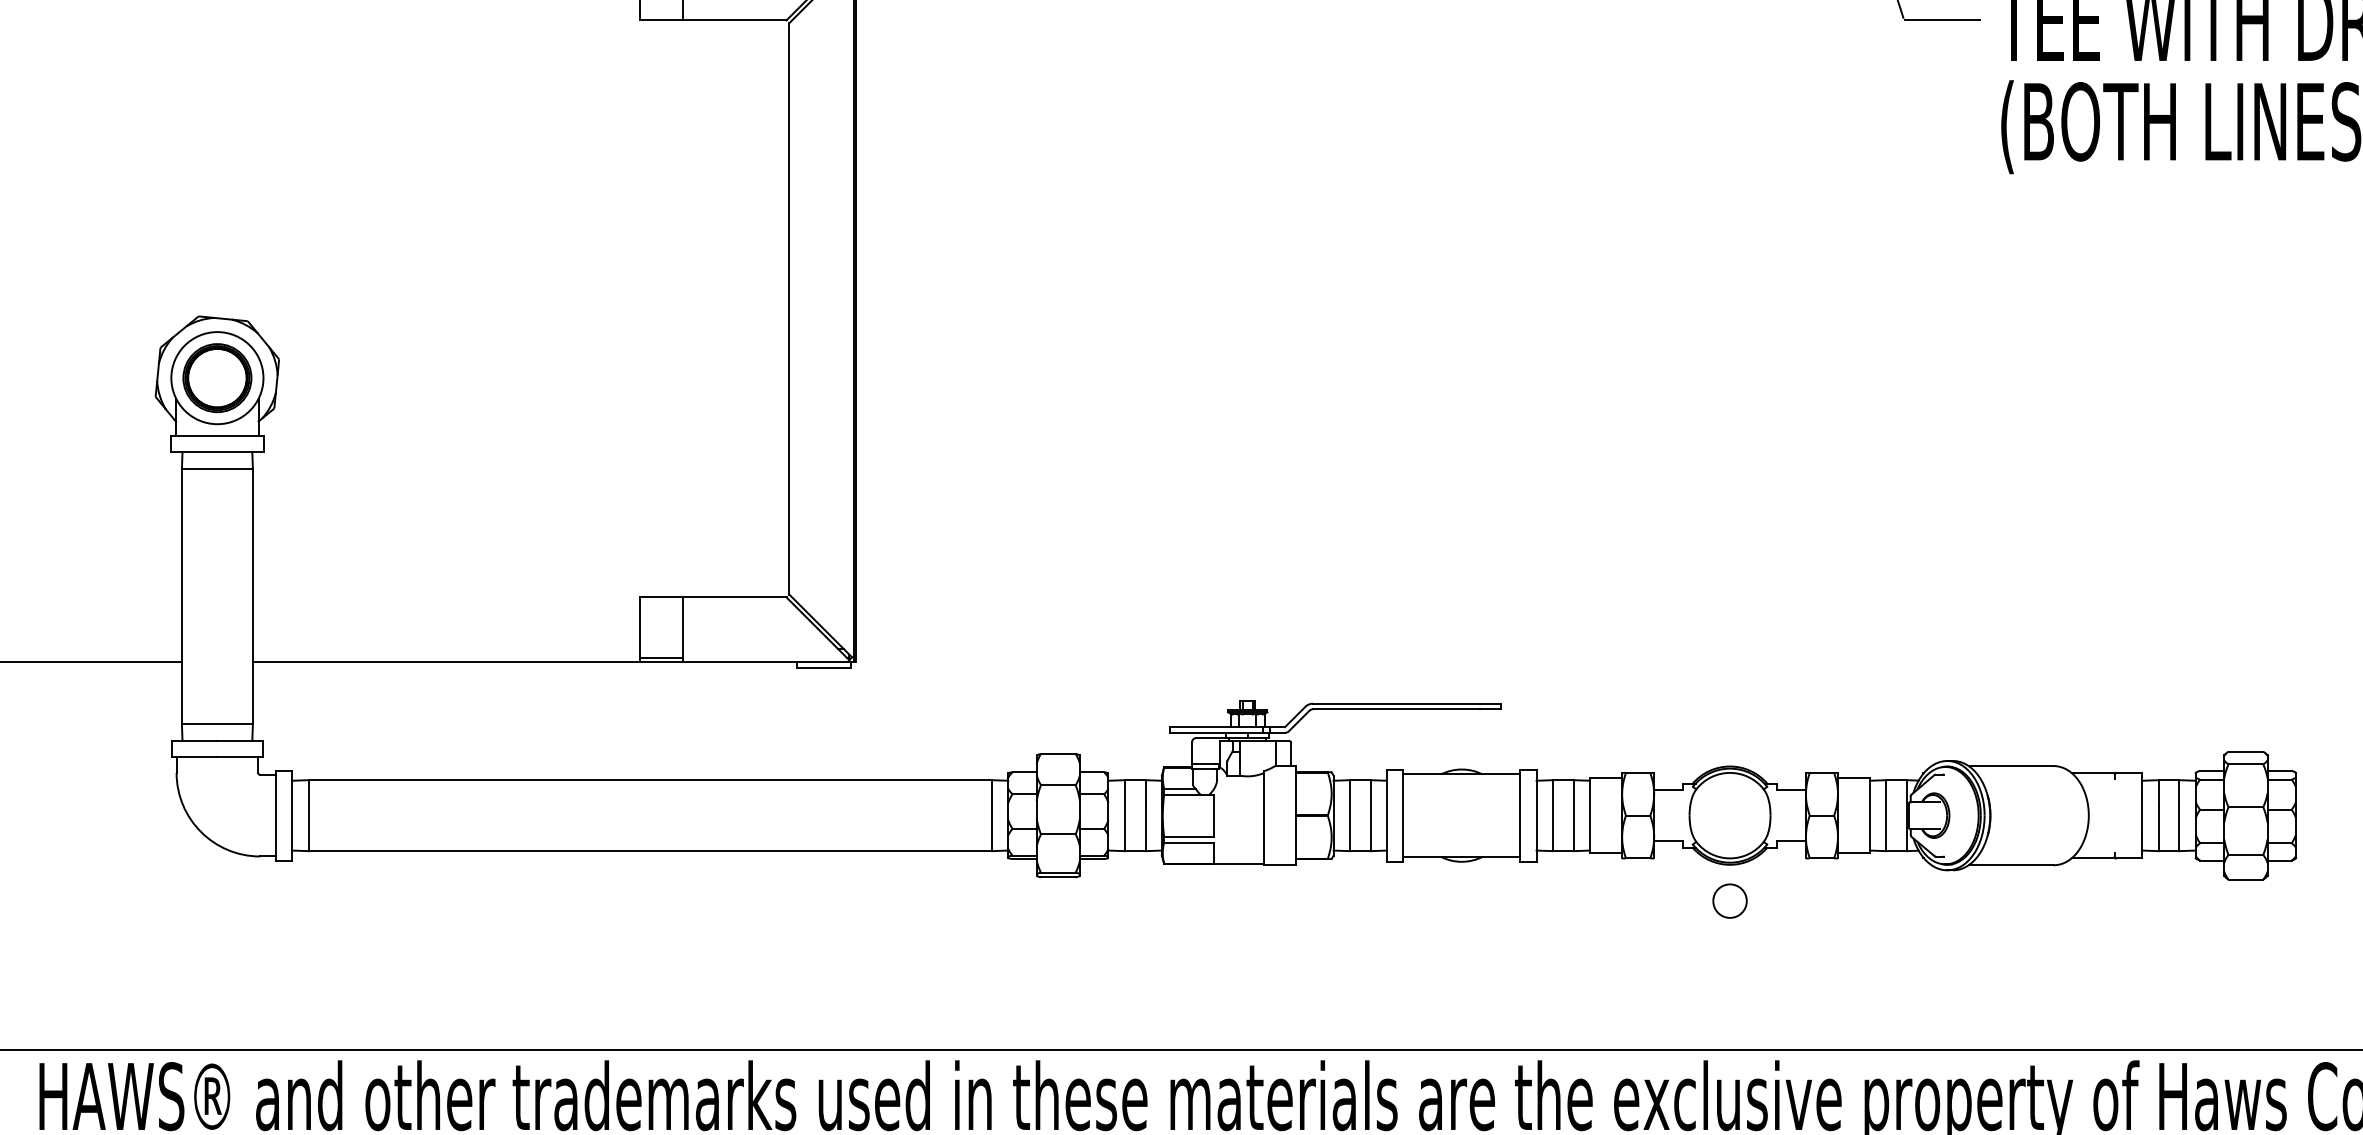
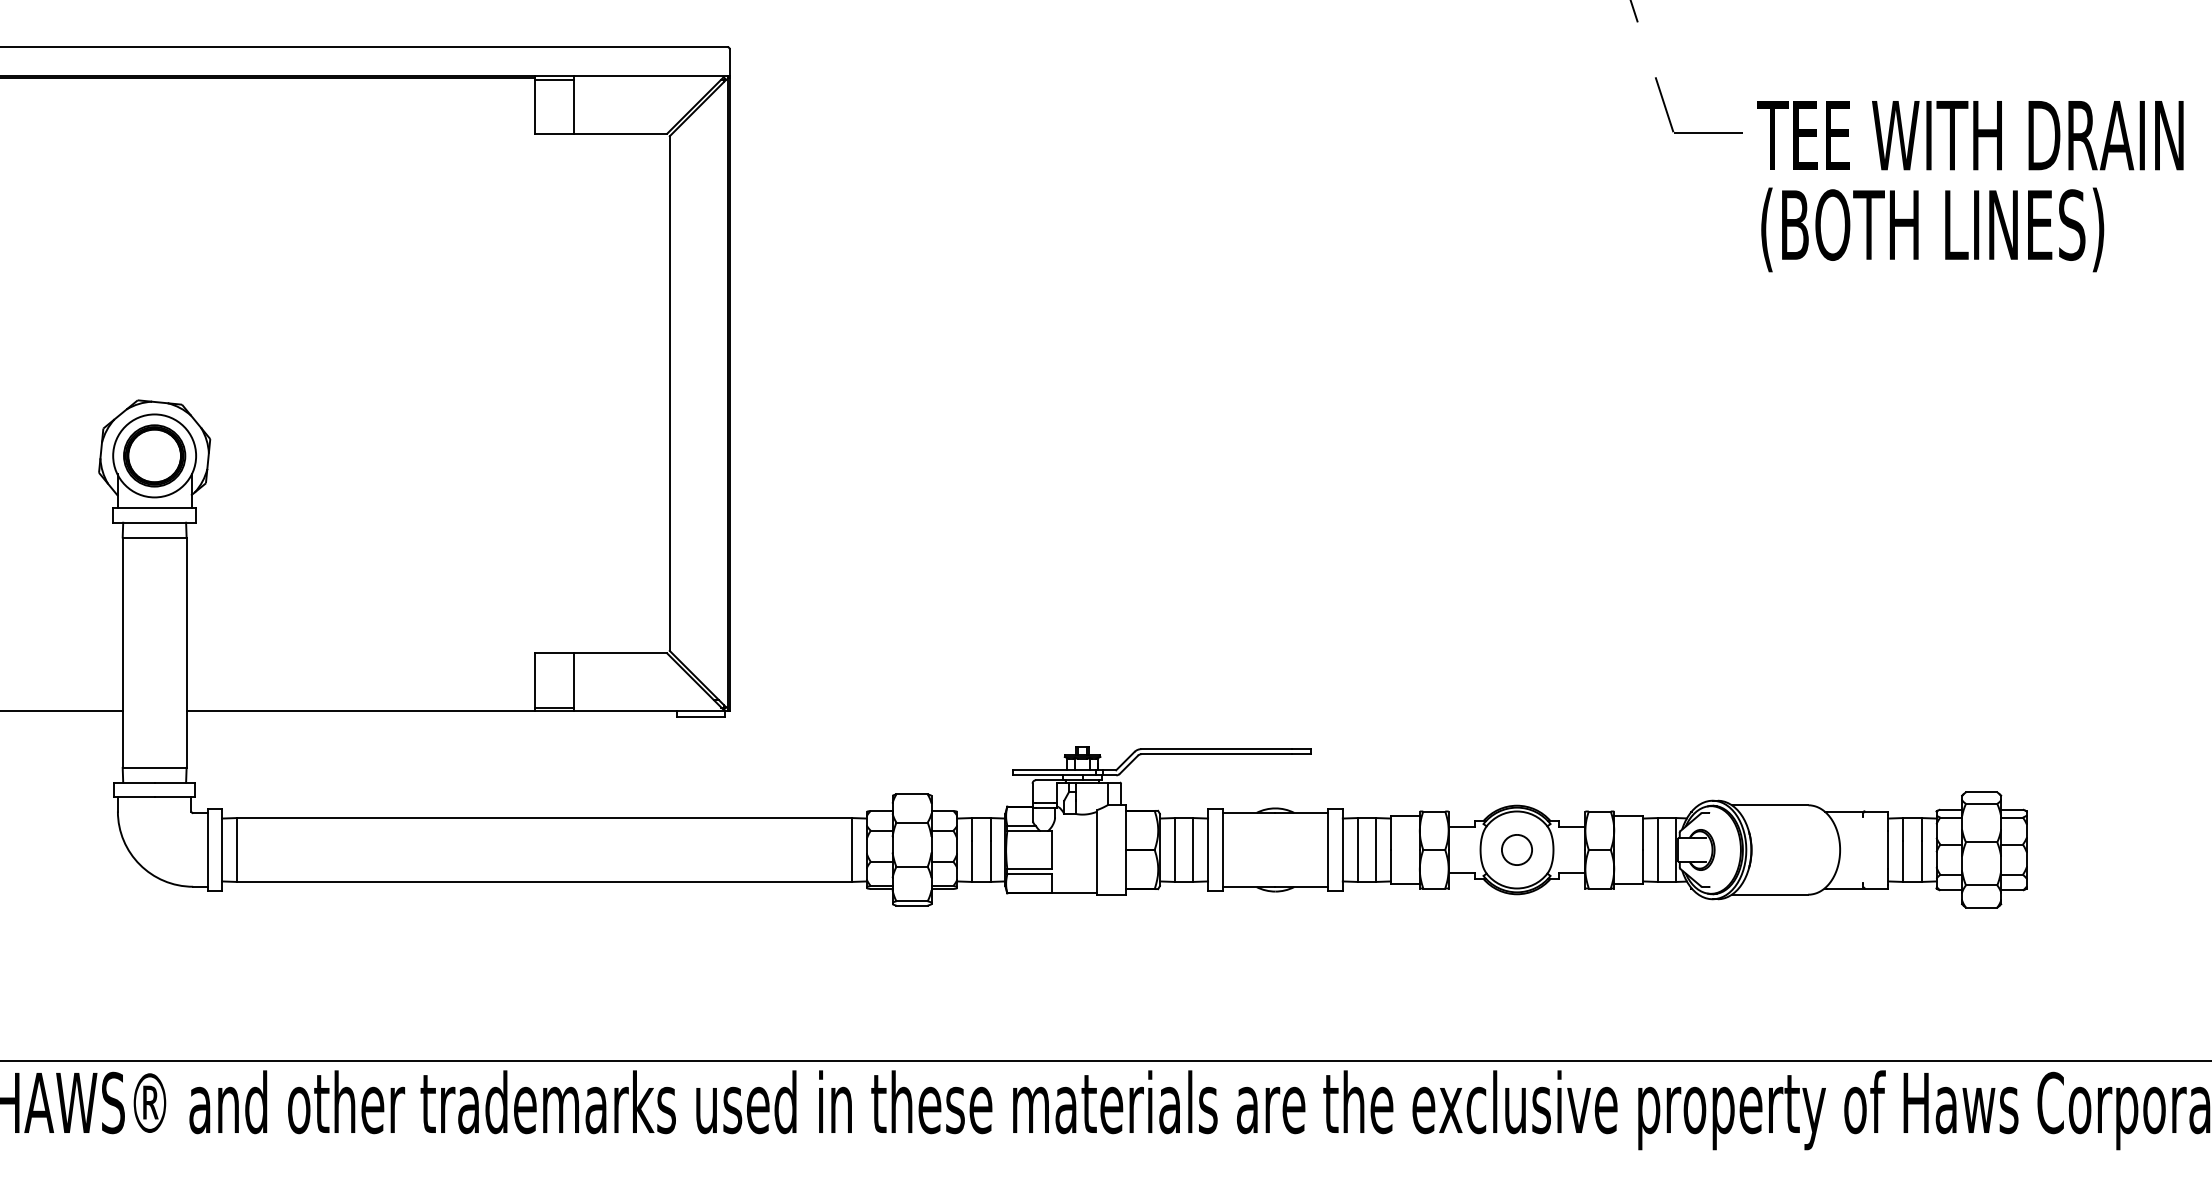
part: (1729, 900) -> (1516, 849), moved

